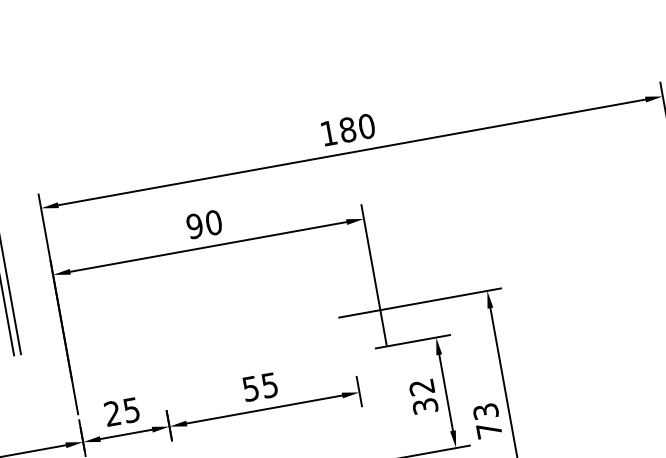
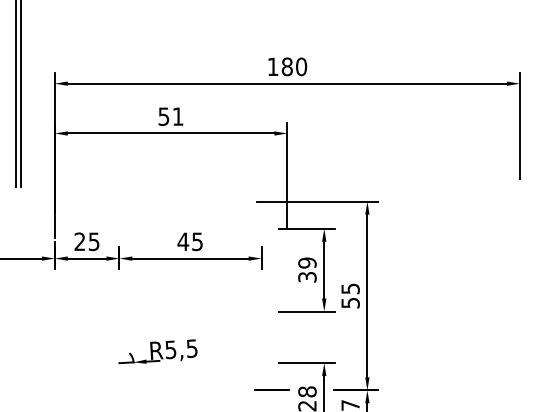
text: (203, 224) -> (170, 116), 90 -> 51
text: (421, 386) -> (307, 262), 32 -> 39
text: (251, 388) -> (183, 241), 55 -> 45
text: (487, 420) -> (350, 295), 73 -> 55

